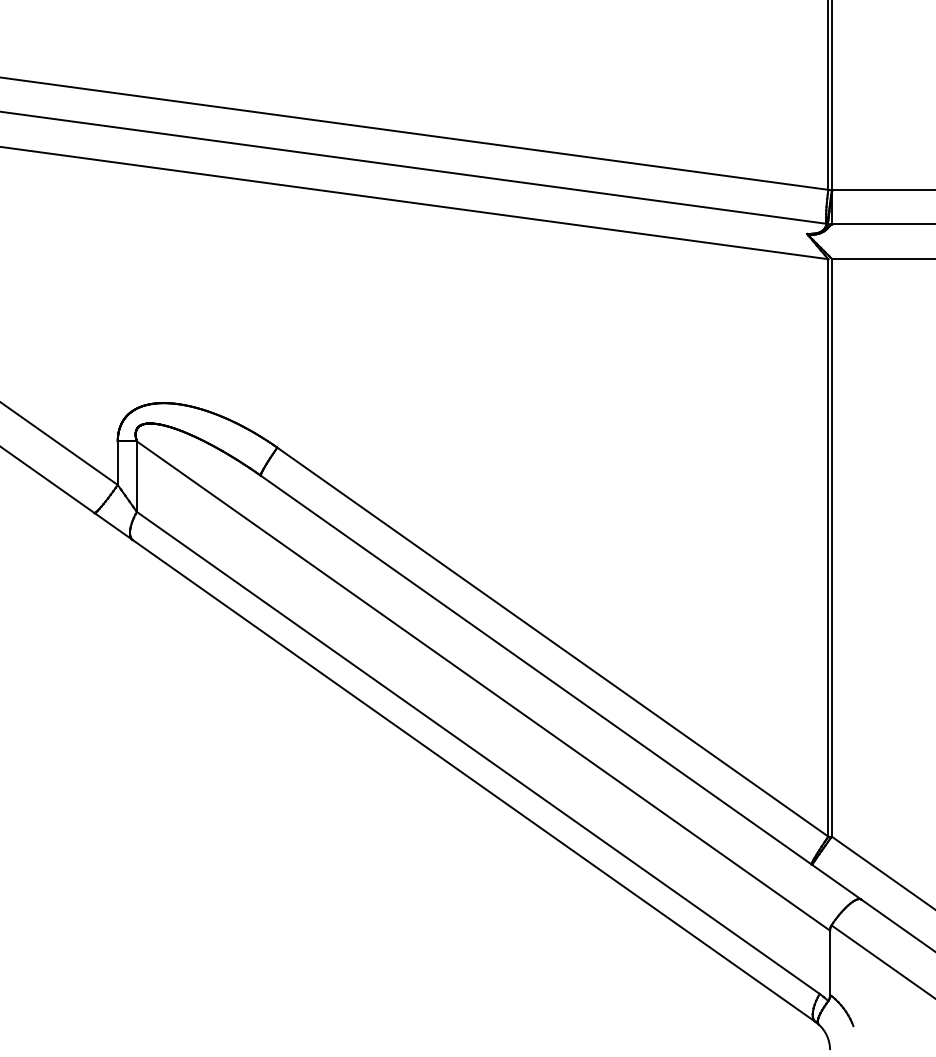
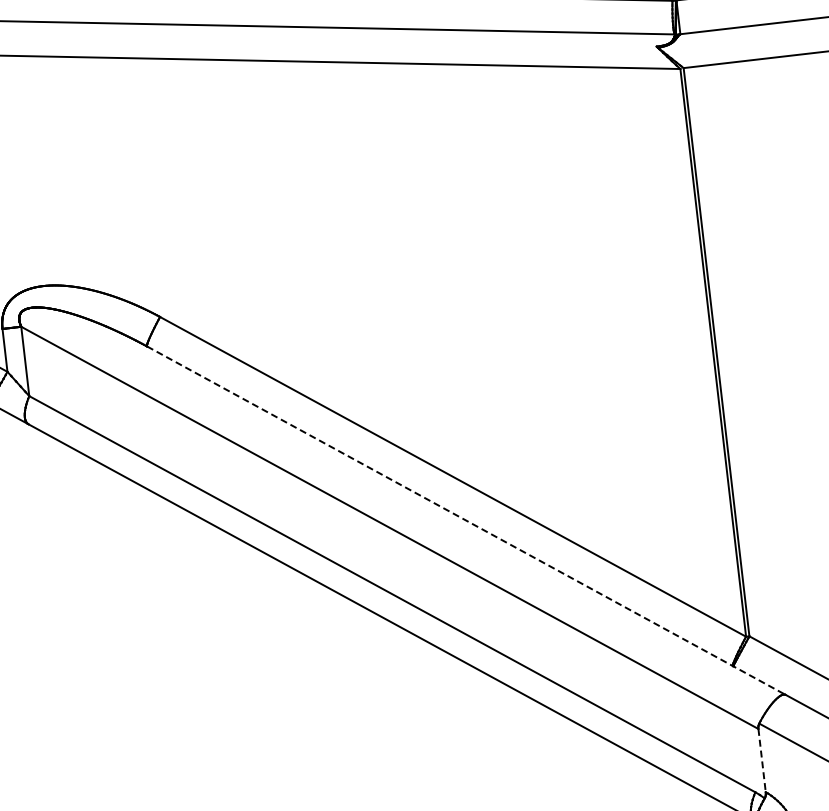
line: (561, 687) -> (466, 520), solid -> dashed
line: (830, 963) -> (762, 761), solid -> dashed

